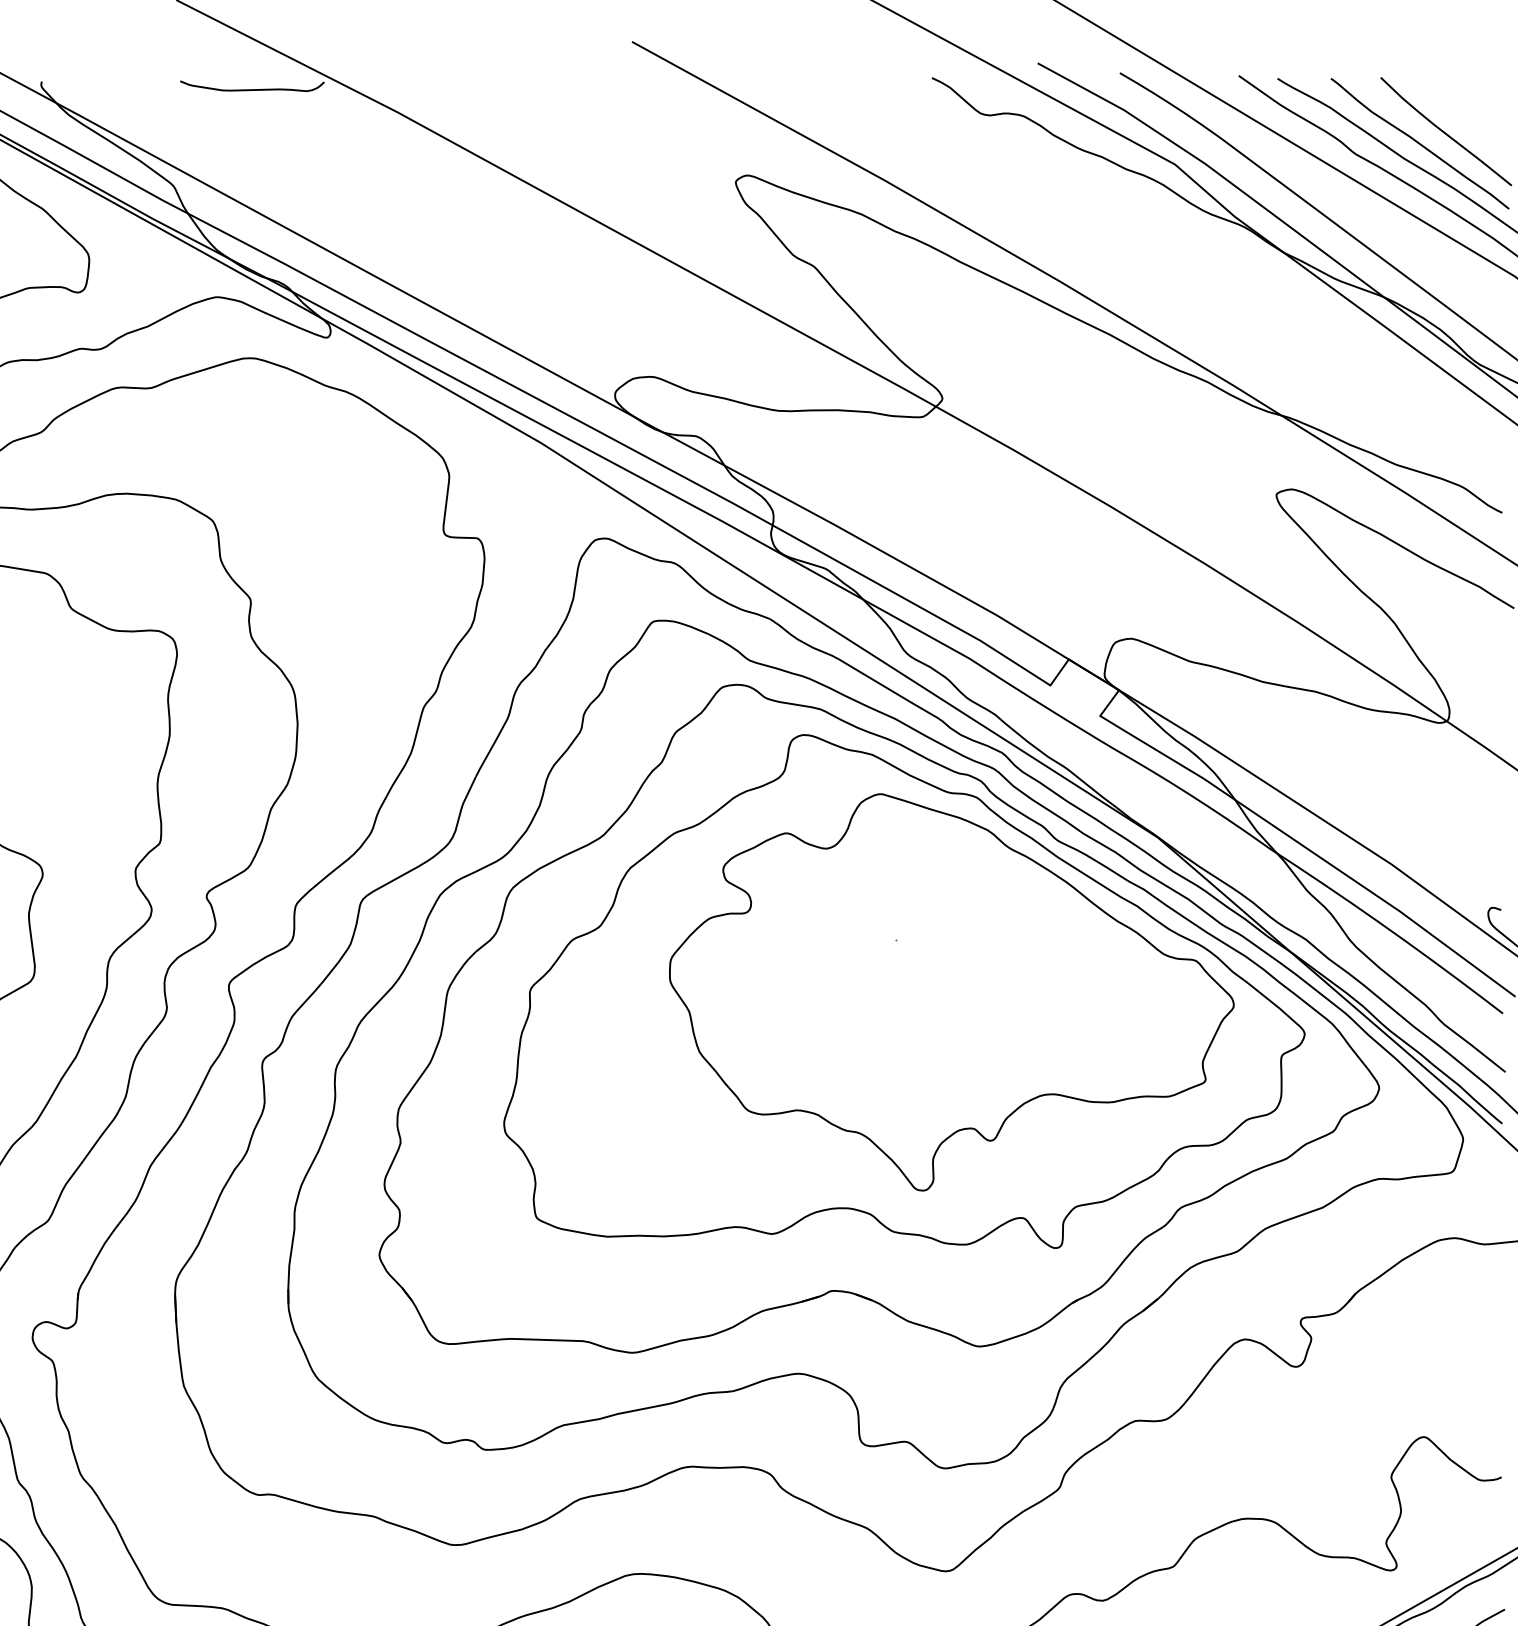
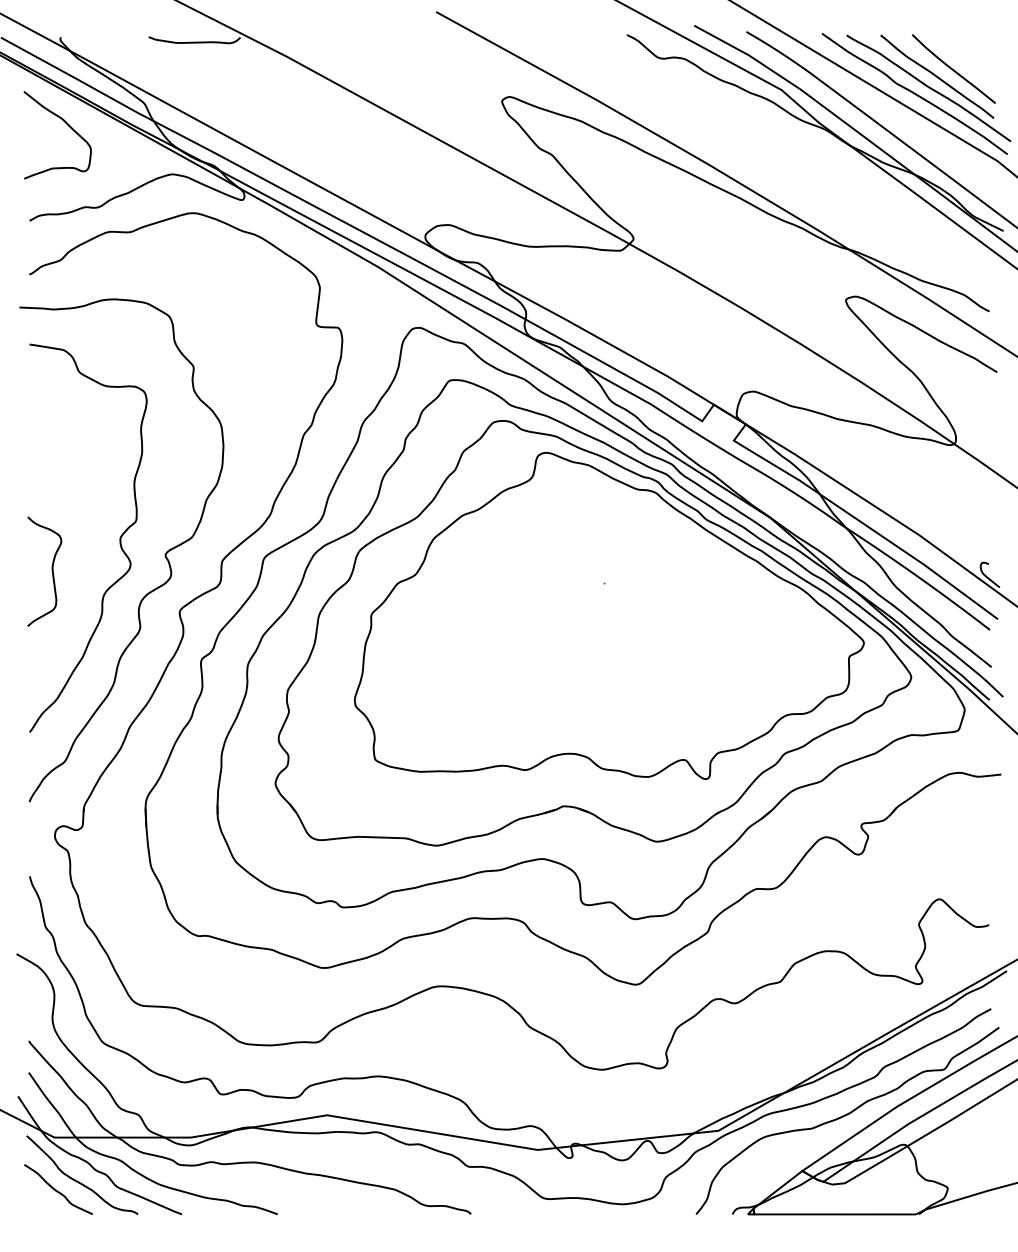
part: (951, 992) -> (639, 616), removed

